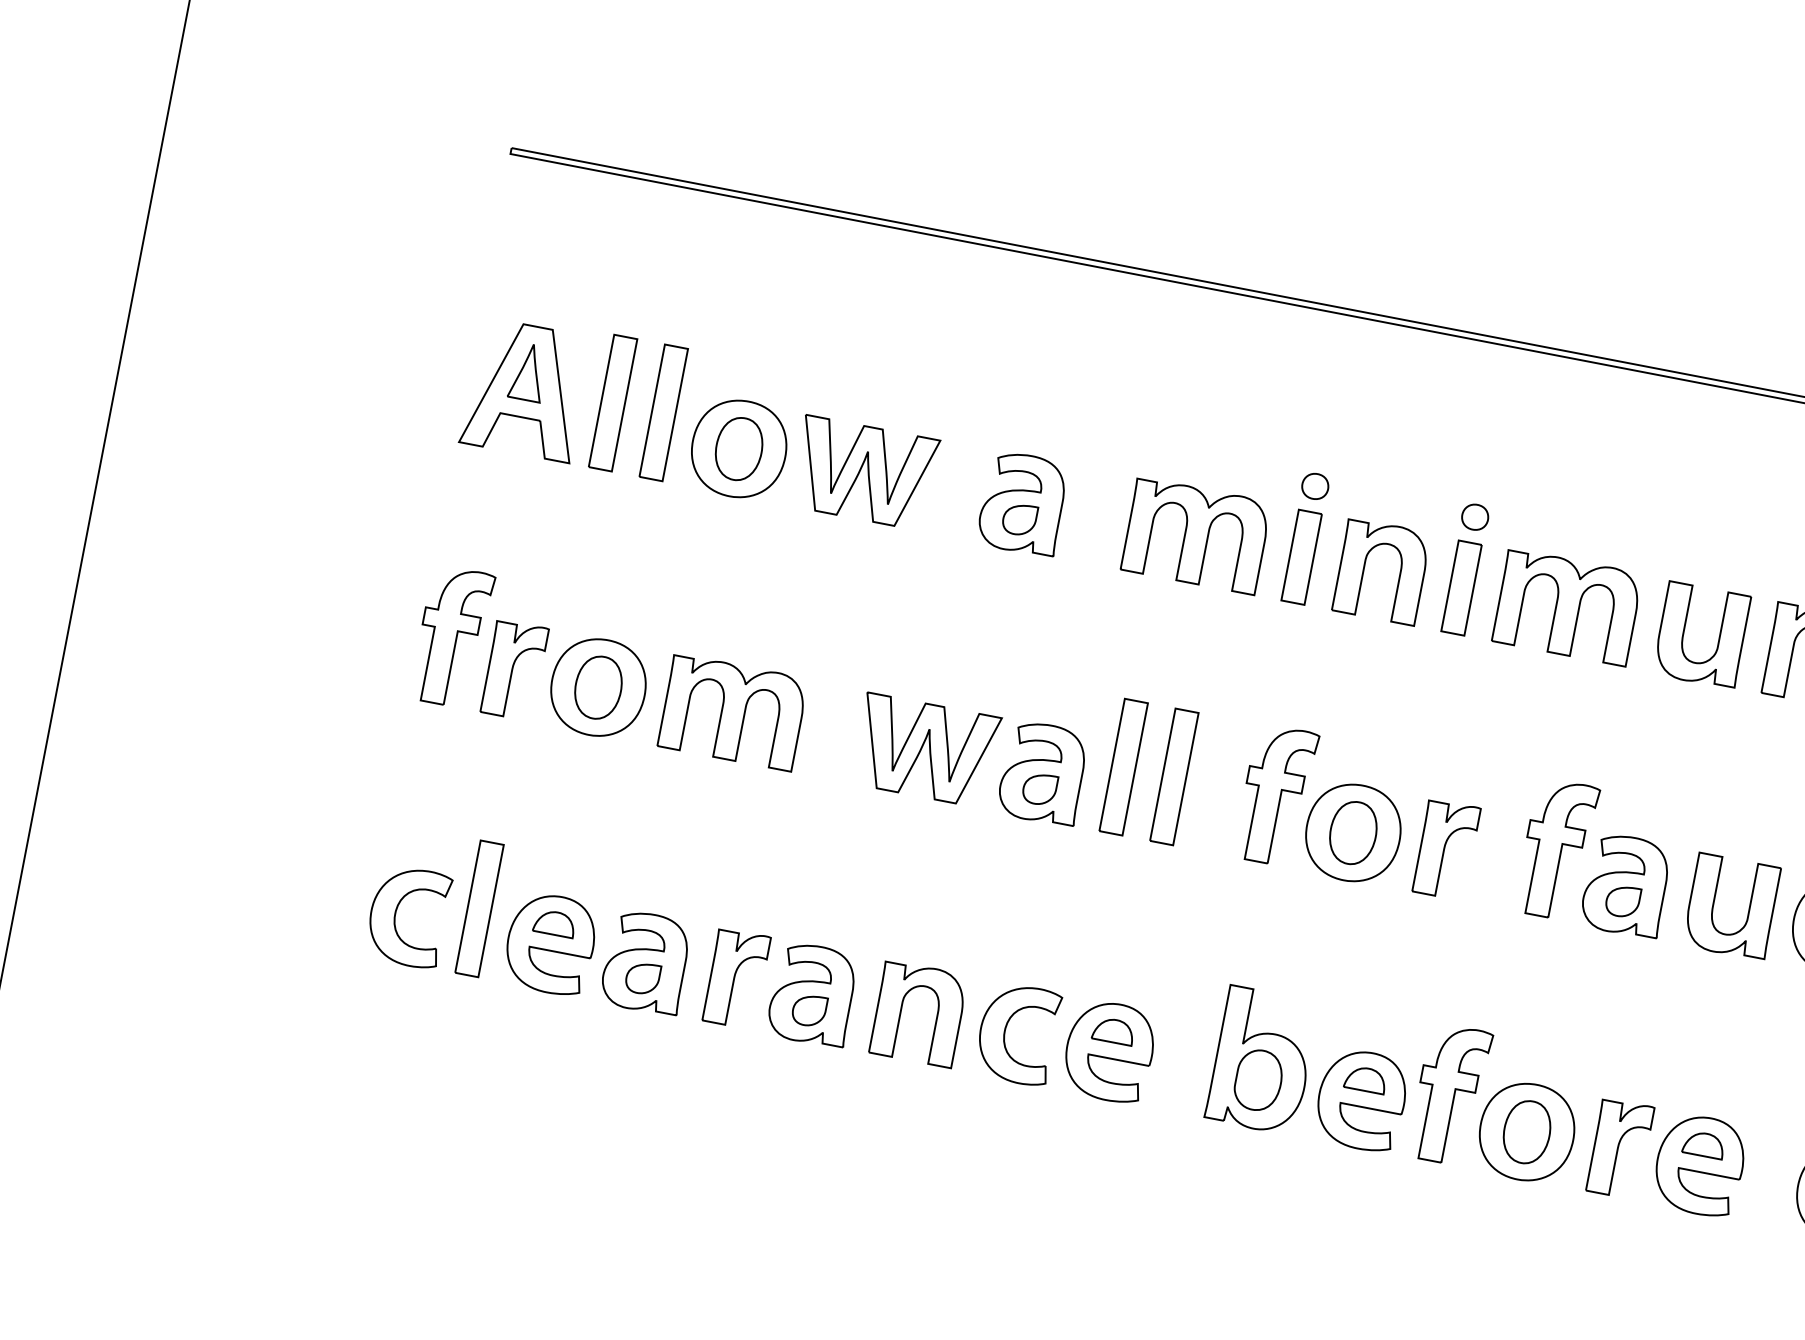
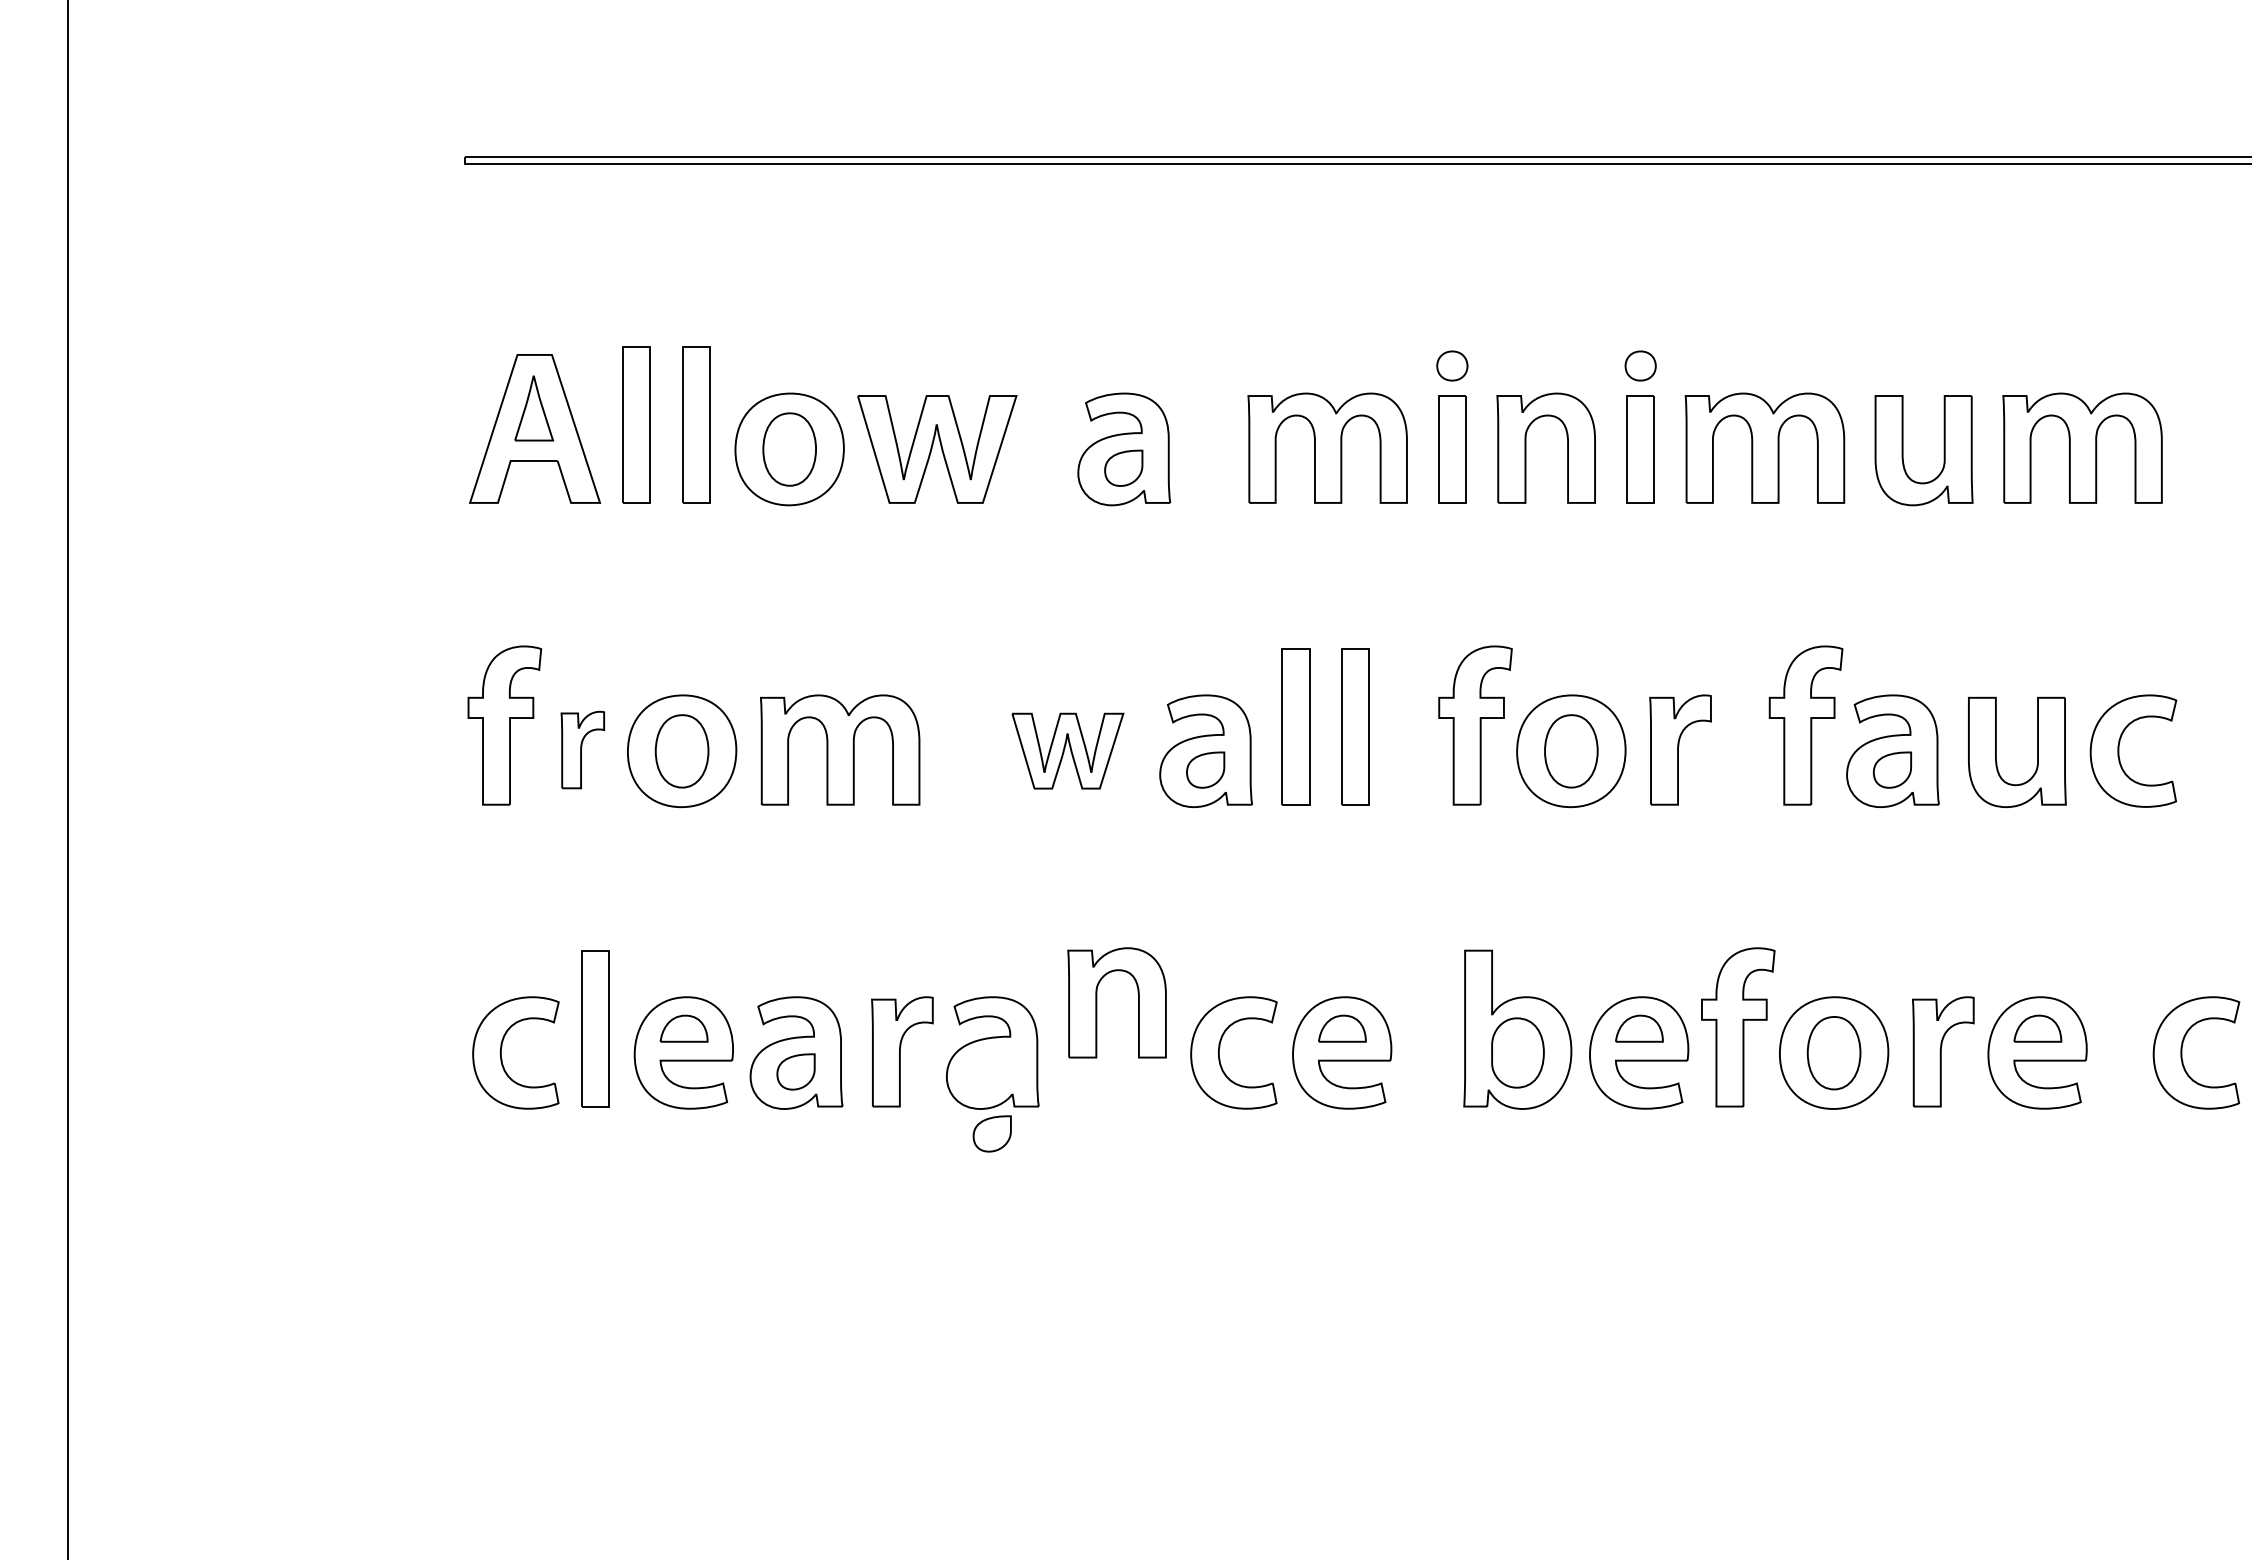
part: (514, 669) -> (582, 749), size x0.7
part: (925, 749) -> (1067, 750), size x0.7
part: (808, 1010) -> (991, 1133), moved
part: (902, 1010) -> (1097, 1002), moved

